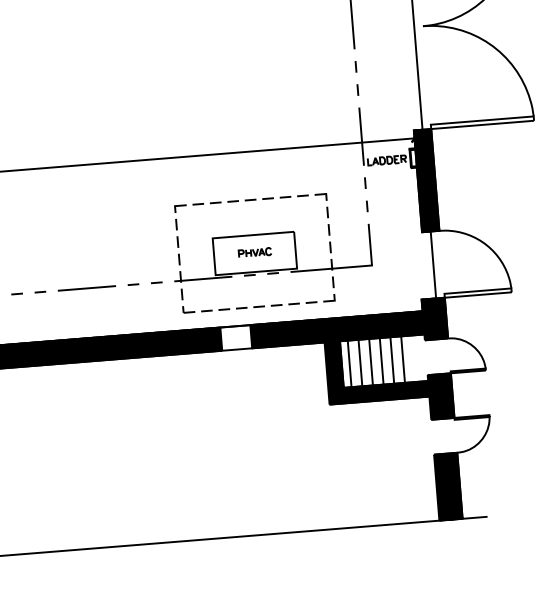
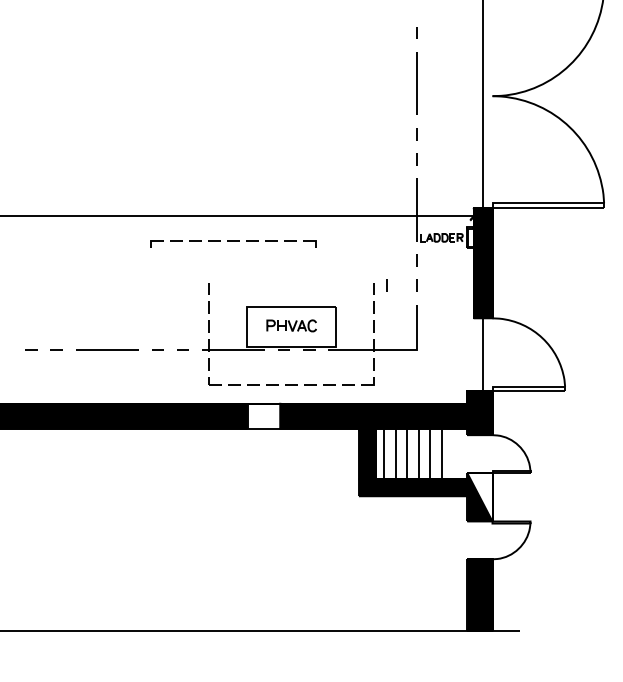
part: (250, 202) -> (233, 243), moved
line: (339, 208) -> (386, 285), added
part: (254, 252) -> (291, 325), size x1.4
fill: (440, 396) -> (479, 497), removed

